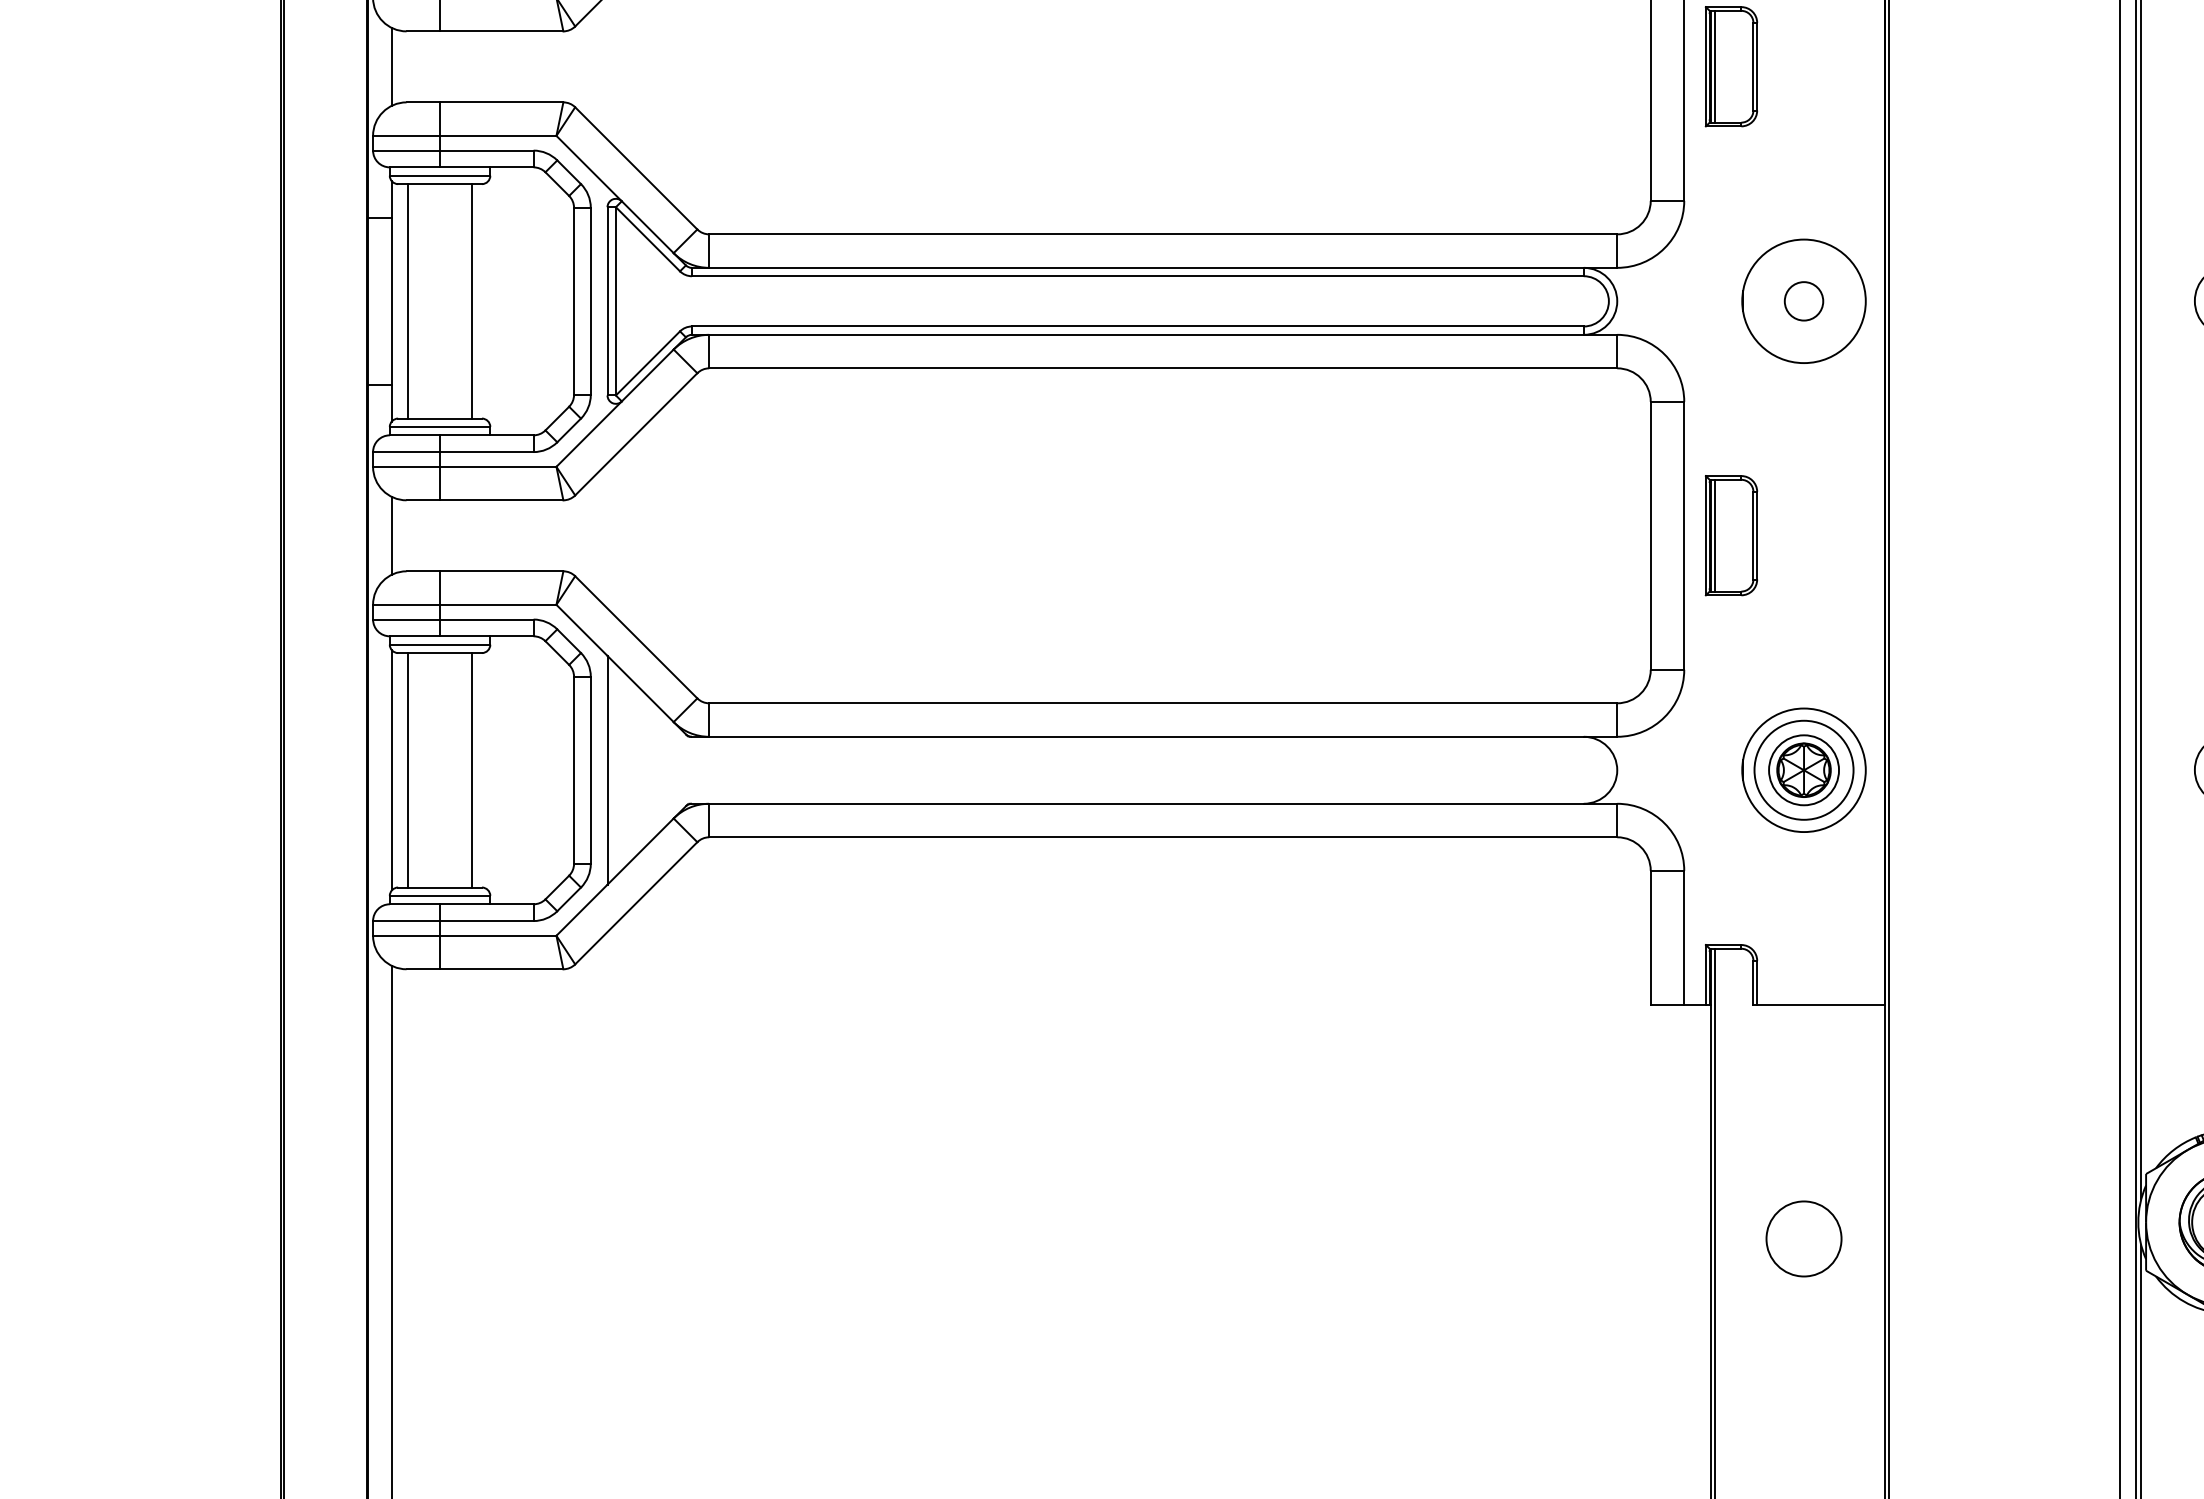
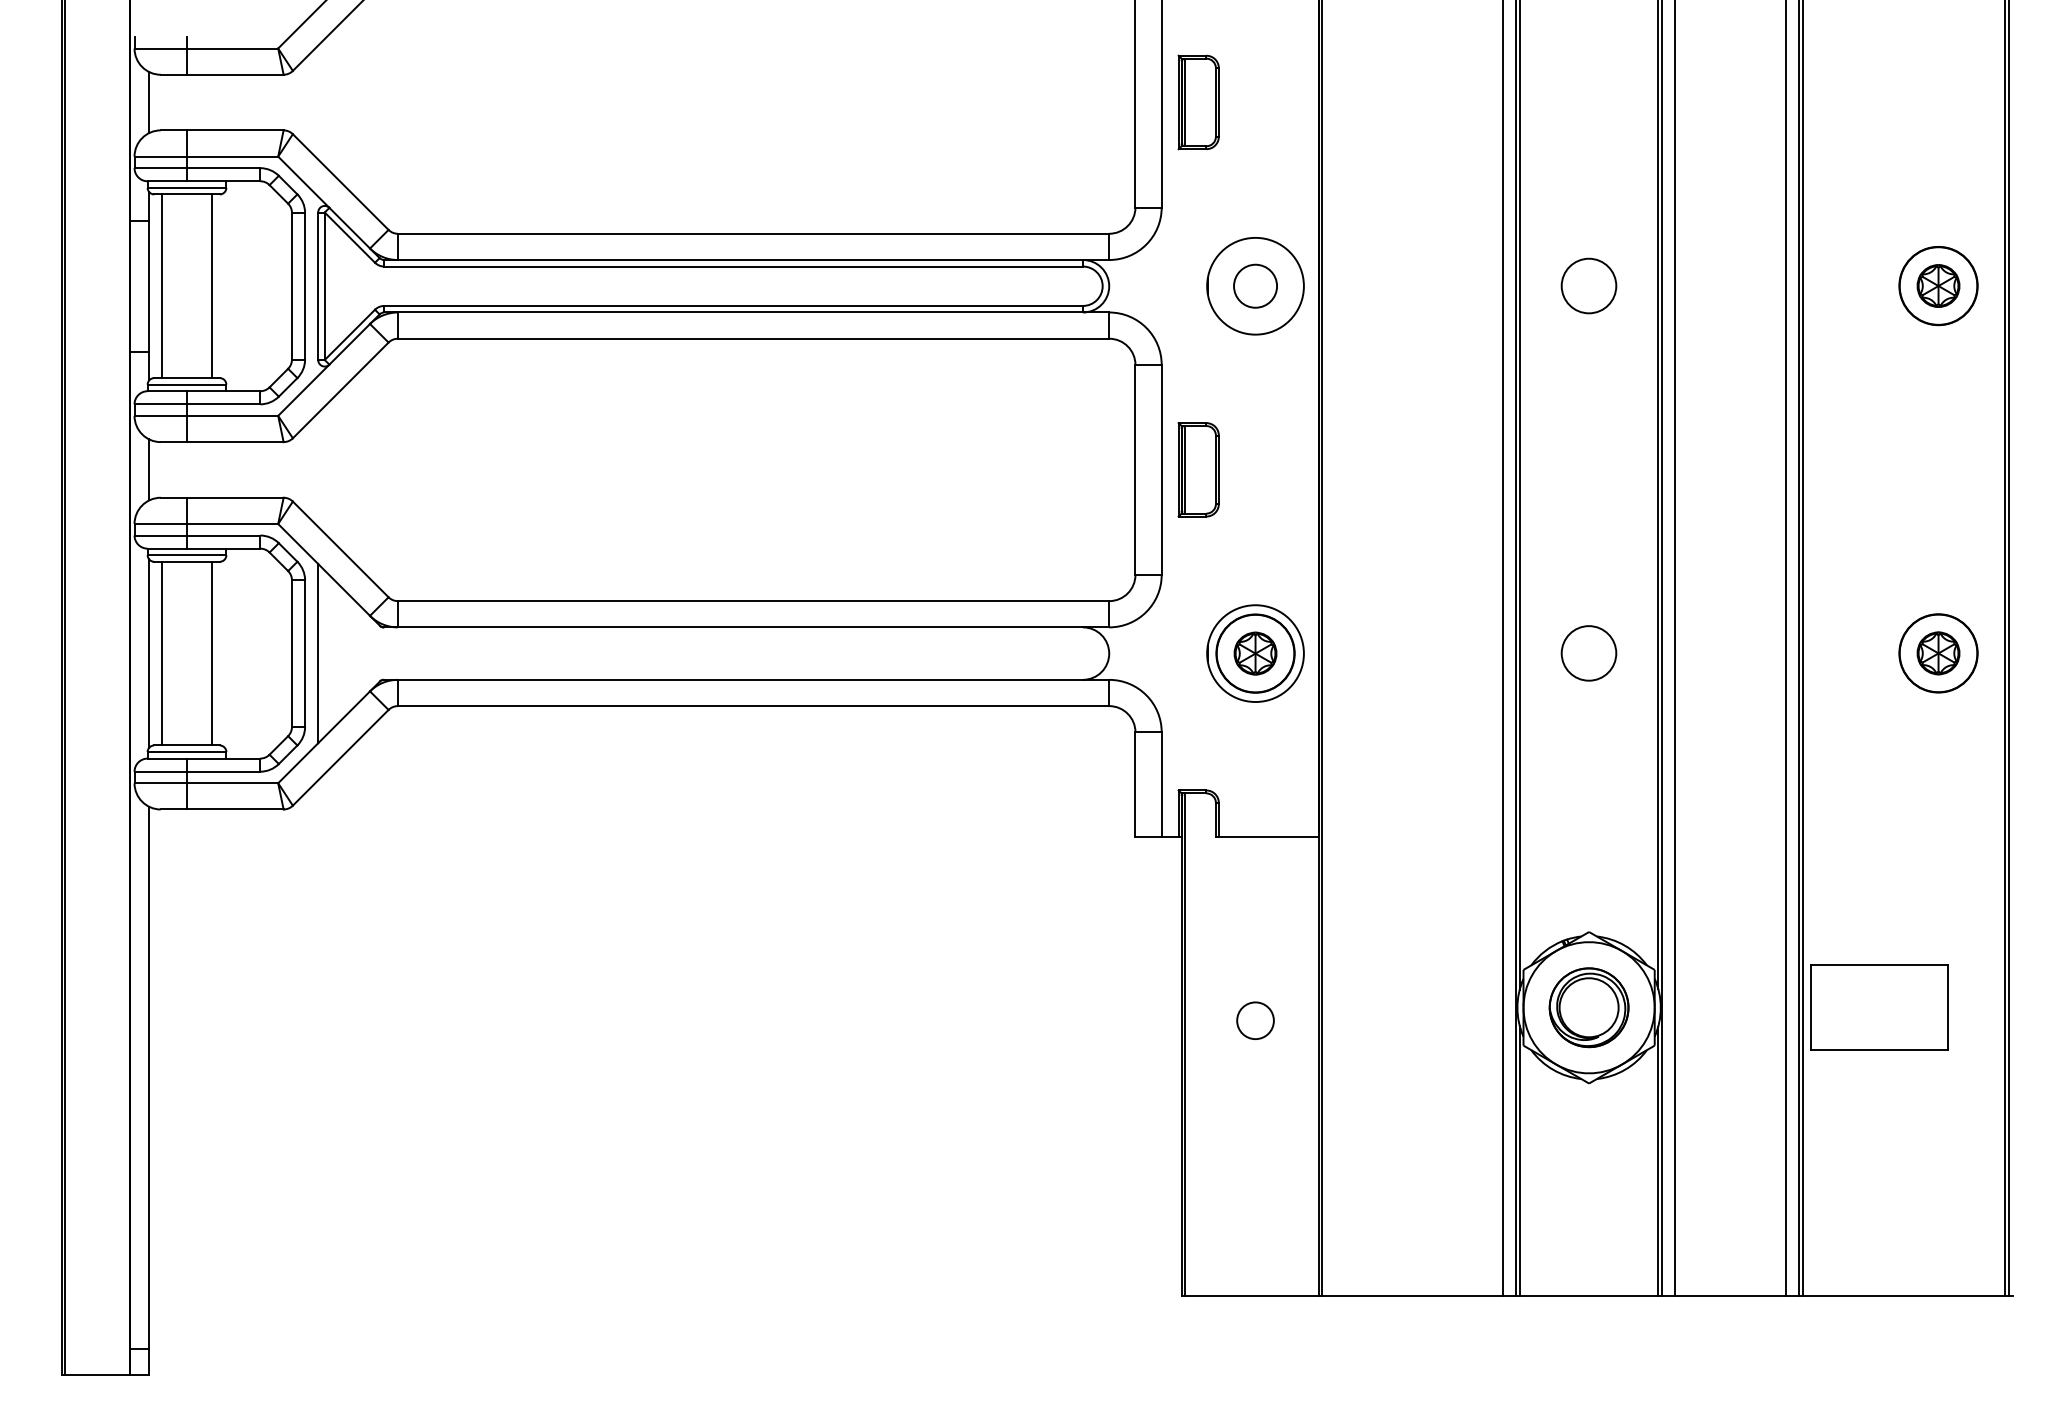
circle: (1803, 300) -> (1255, 285), size x1.43
circle: (1803, 770) -> (1255, 653), size x1.43
circle: (1803, 1238) -> (1255, 1020), size x0.62

